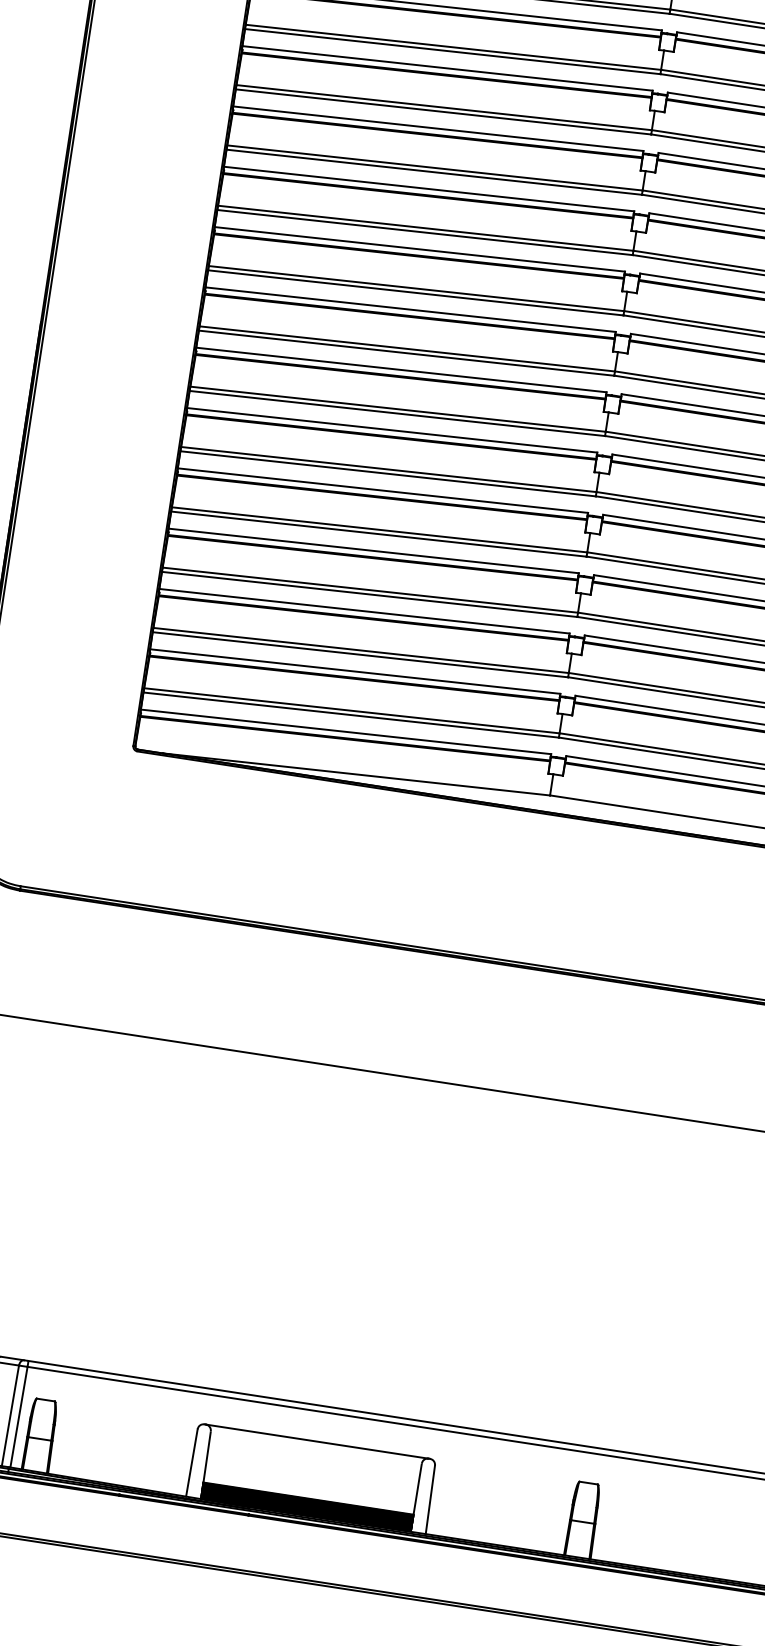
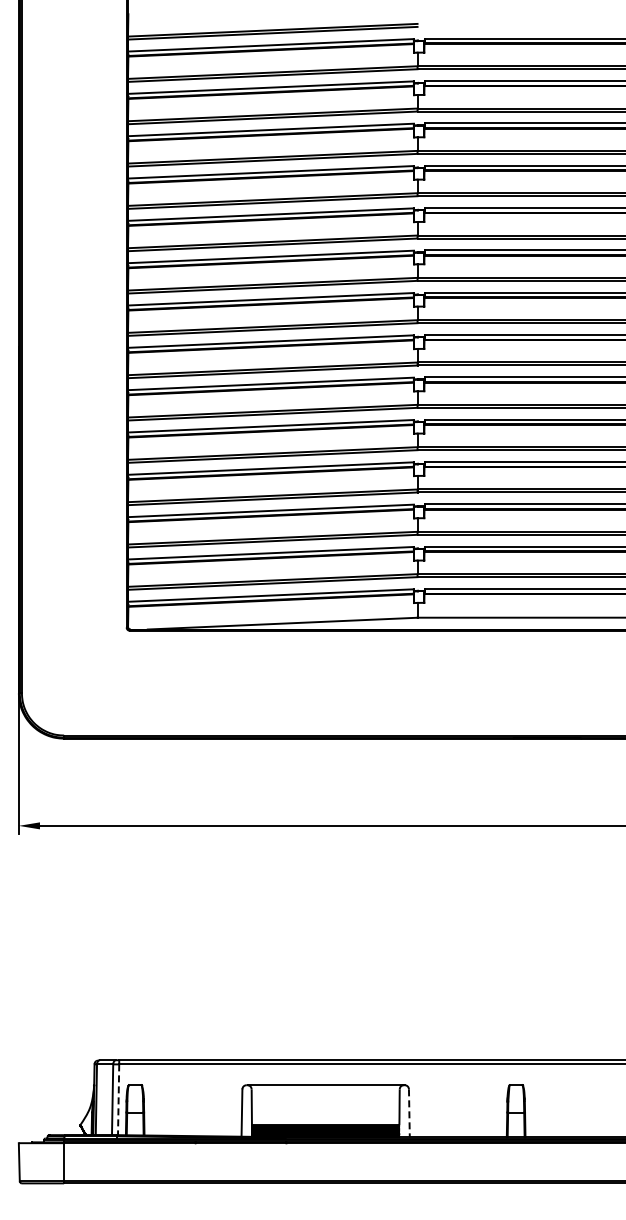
line: (18, 1418) -> (118, 1100), solid -> dashed
line: (430, 1500) -> (409, 1113), solid -> dashed

